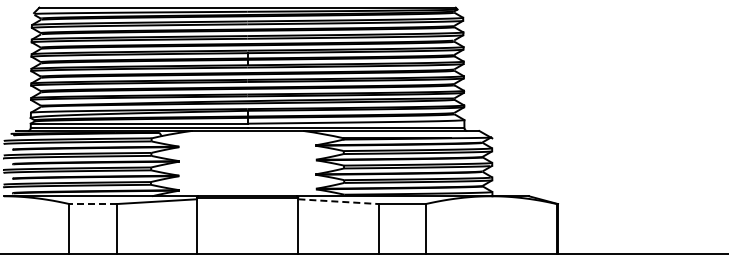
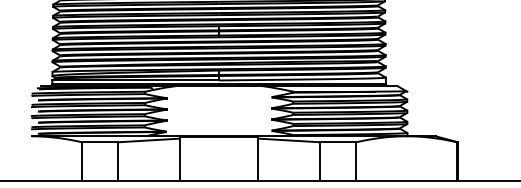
line: (339, 201) -> (289, 140), dashed -> solid
line: (92, 204) -> (99, 142), dashed -> solid

